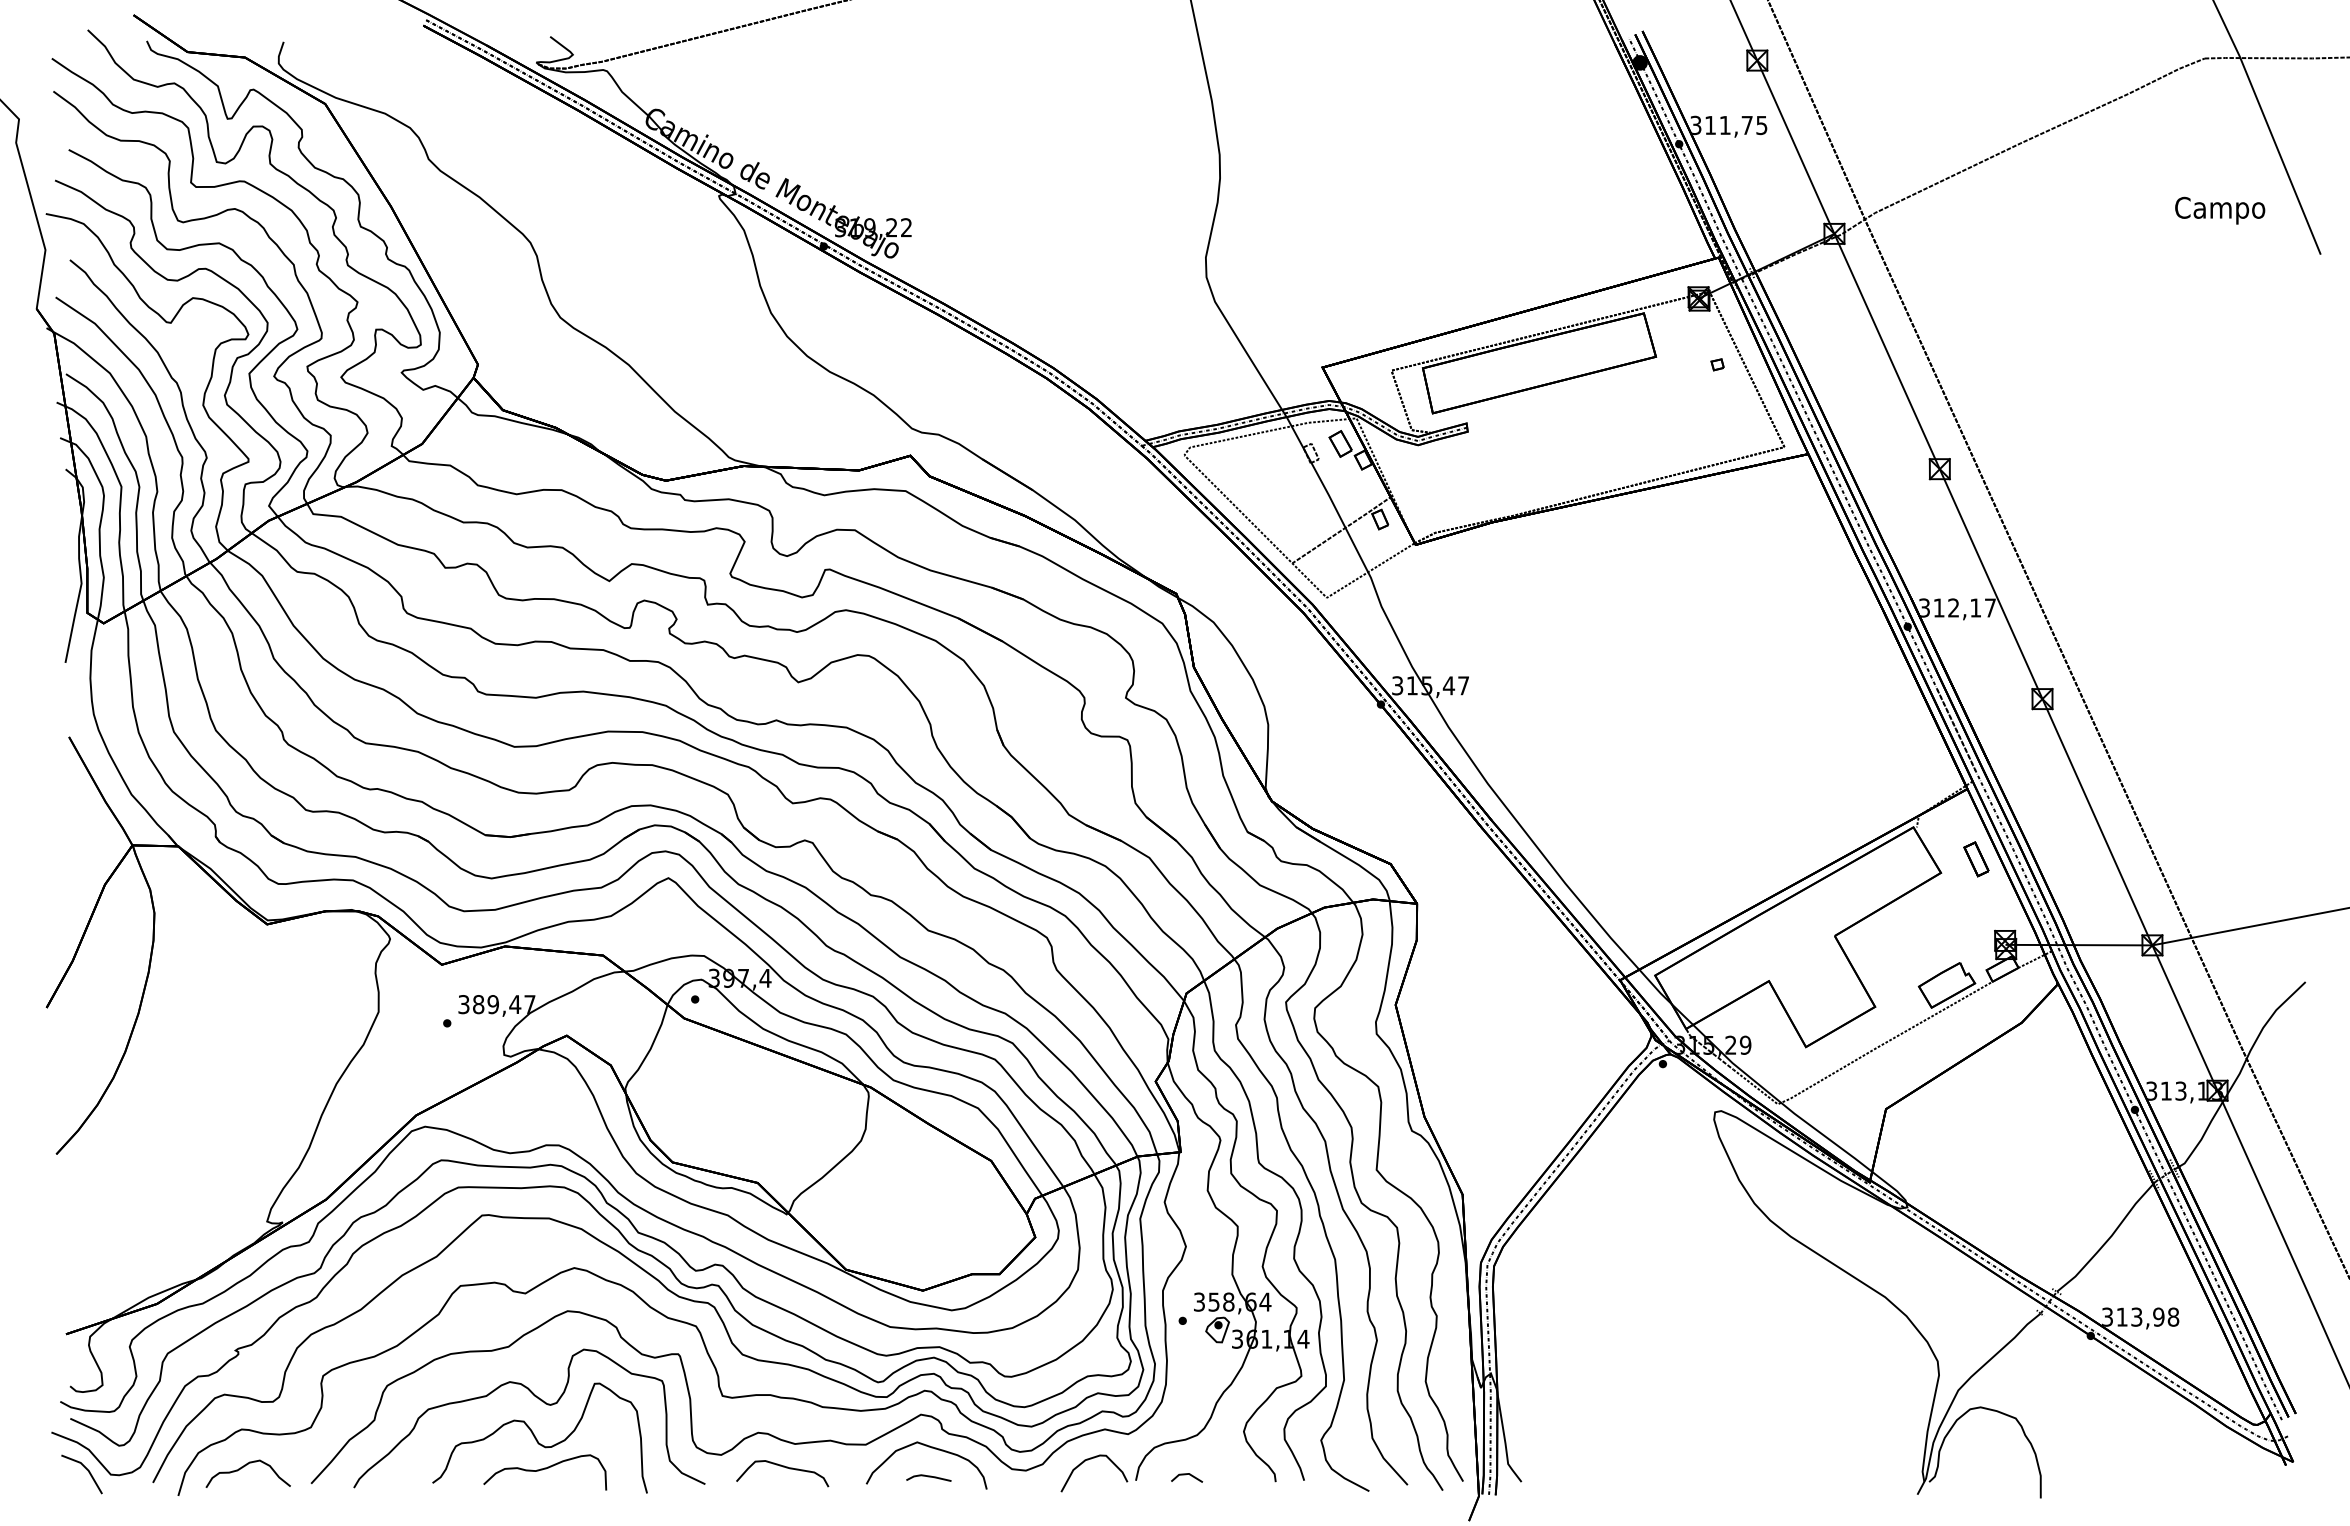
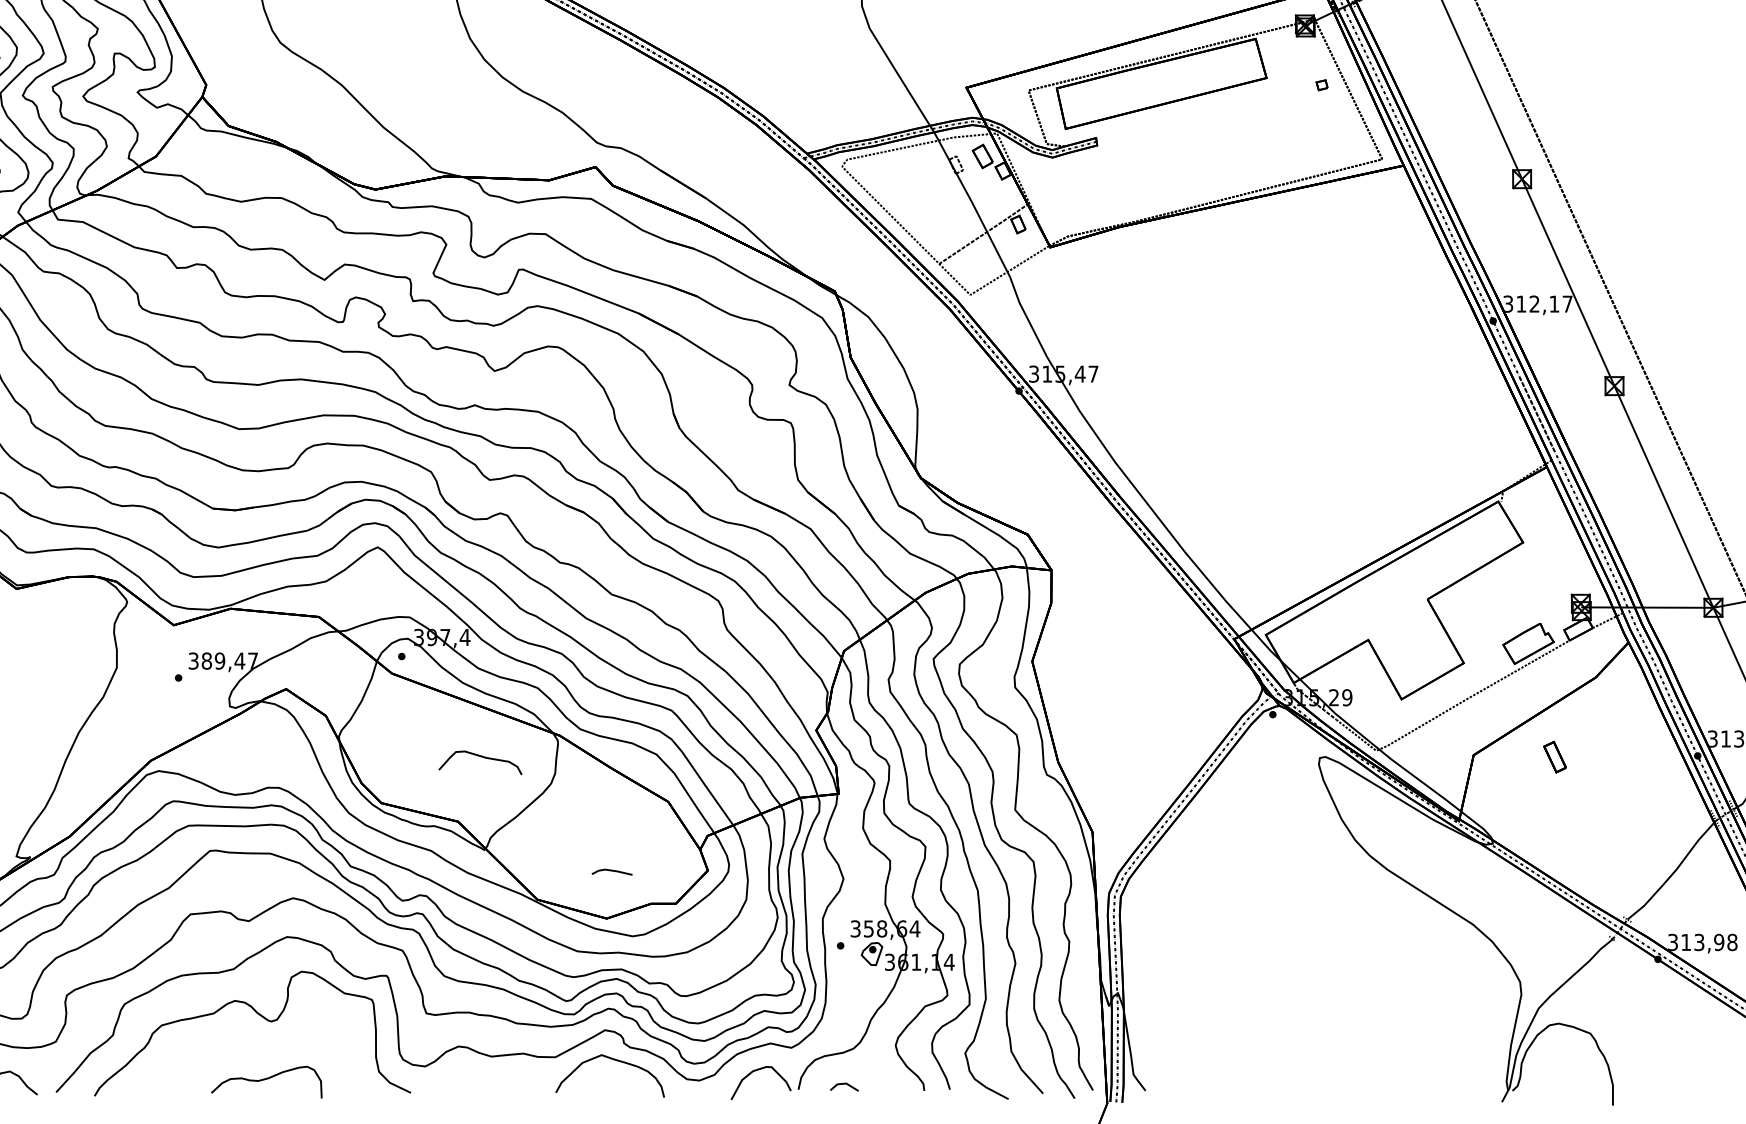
part: (1976, 859) -> (1555, 757), moved
curve: (537, 1439) -> (259, 1052), removed
curve: (782, 1467) -> (480, 757), moved
line: (928, 1477) -> (611, 871), moved

